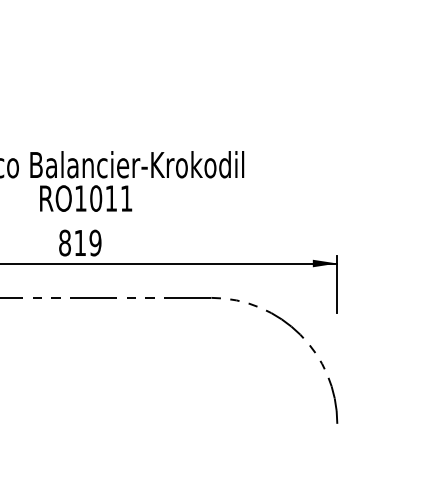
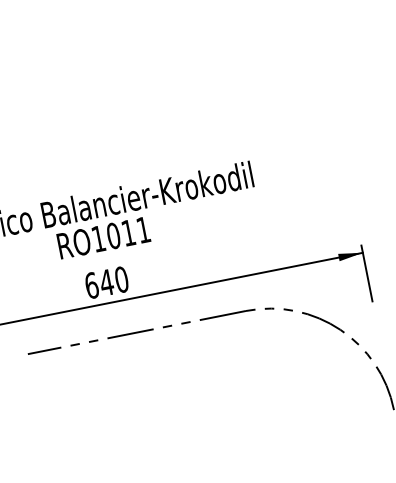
text: (80, 242) -> (106, 282), 819 -> 640

